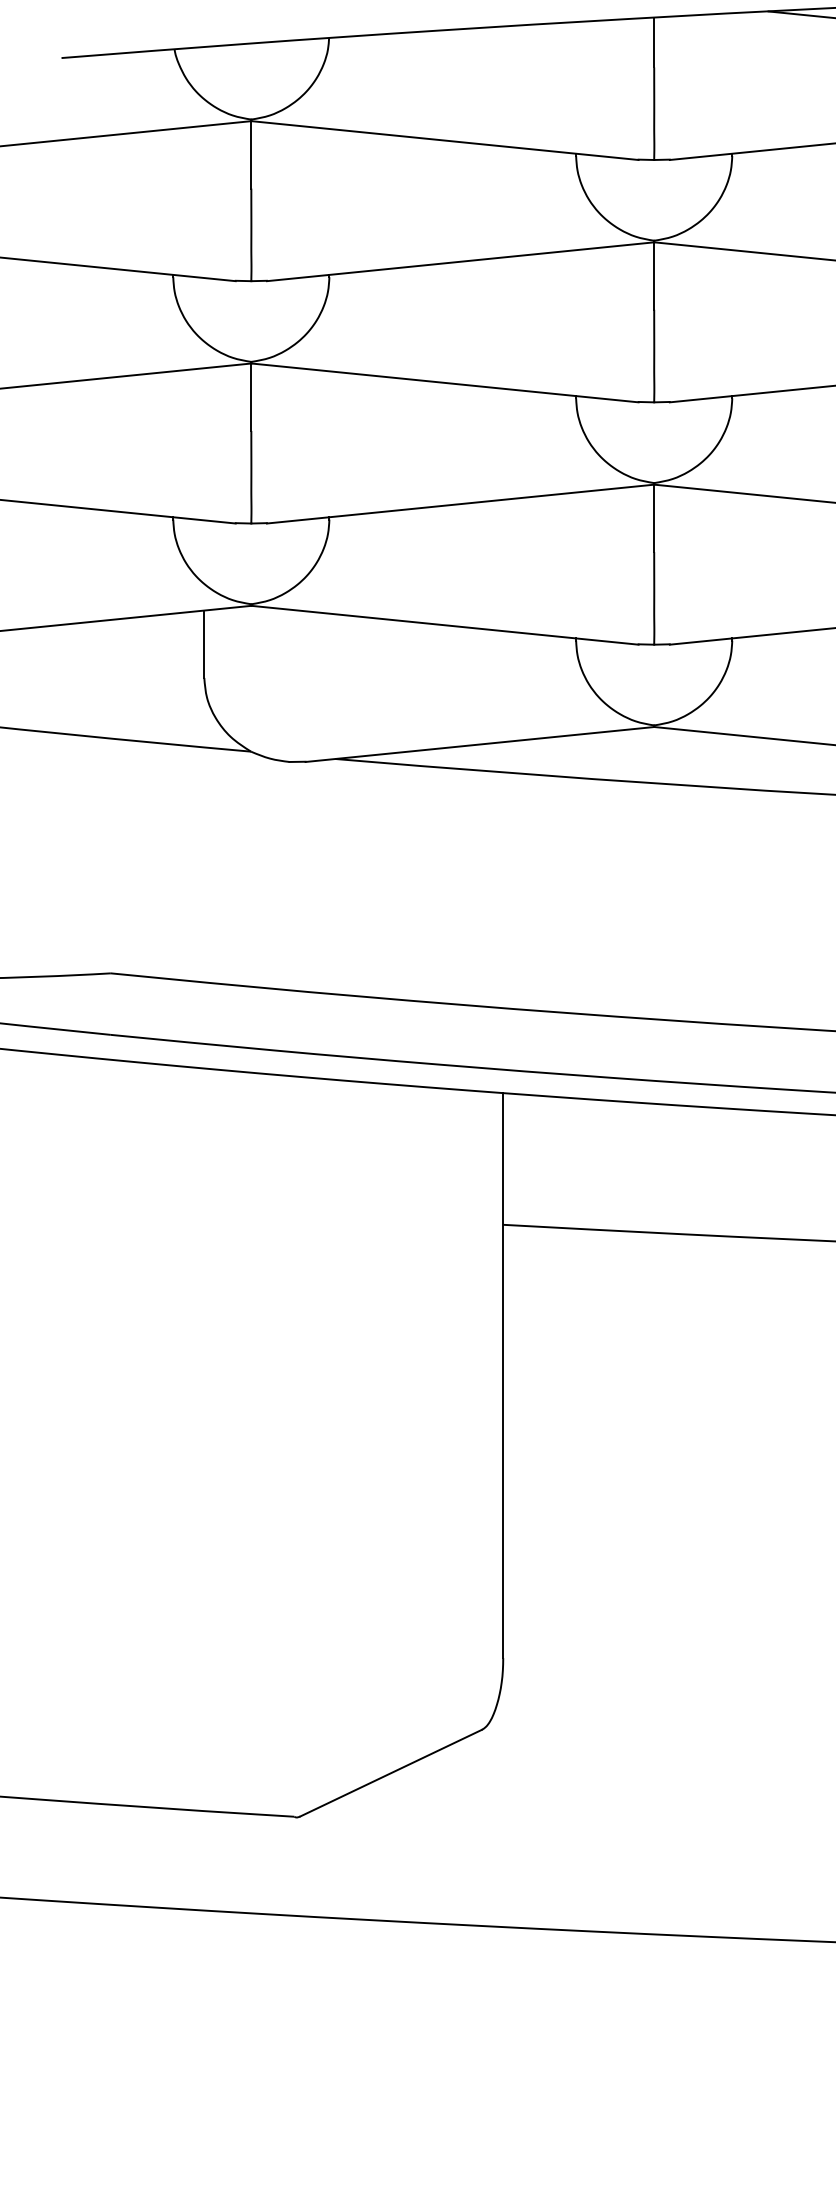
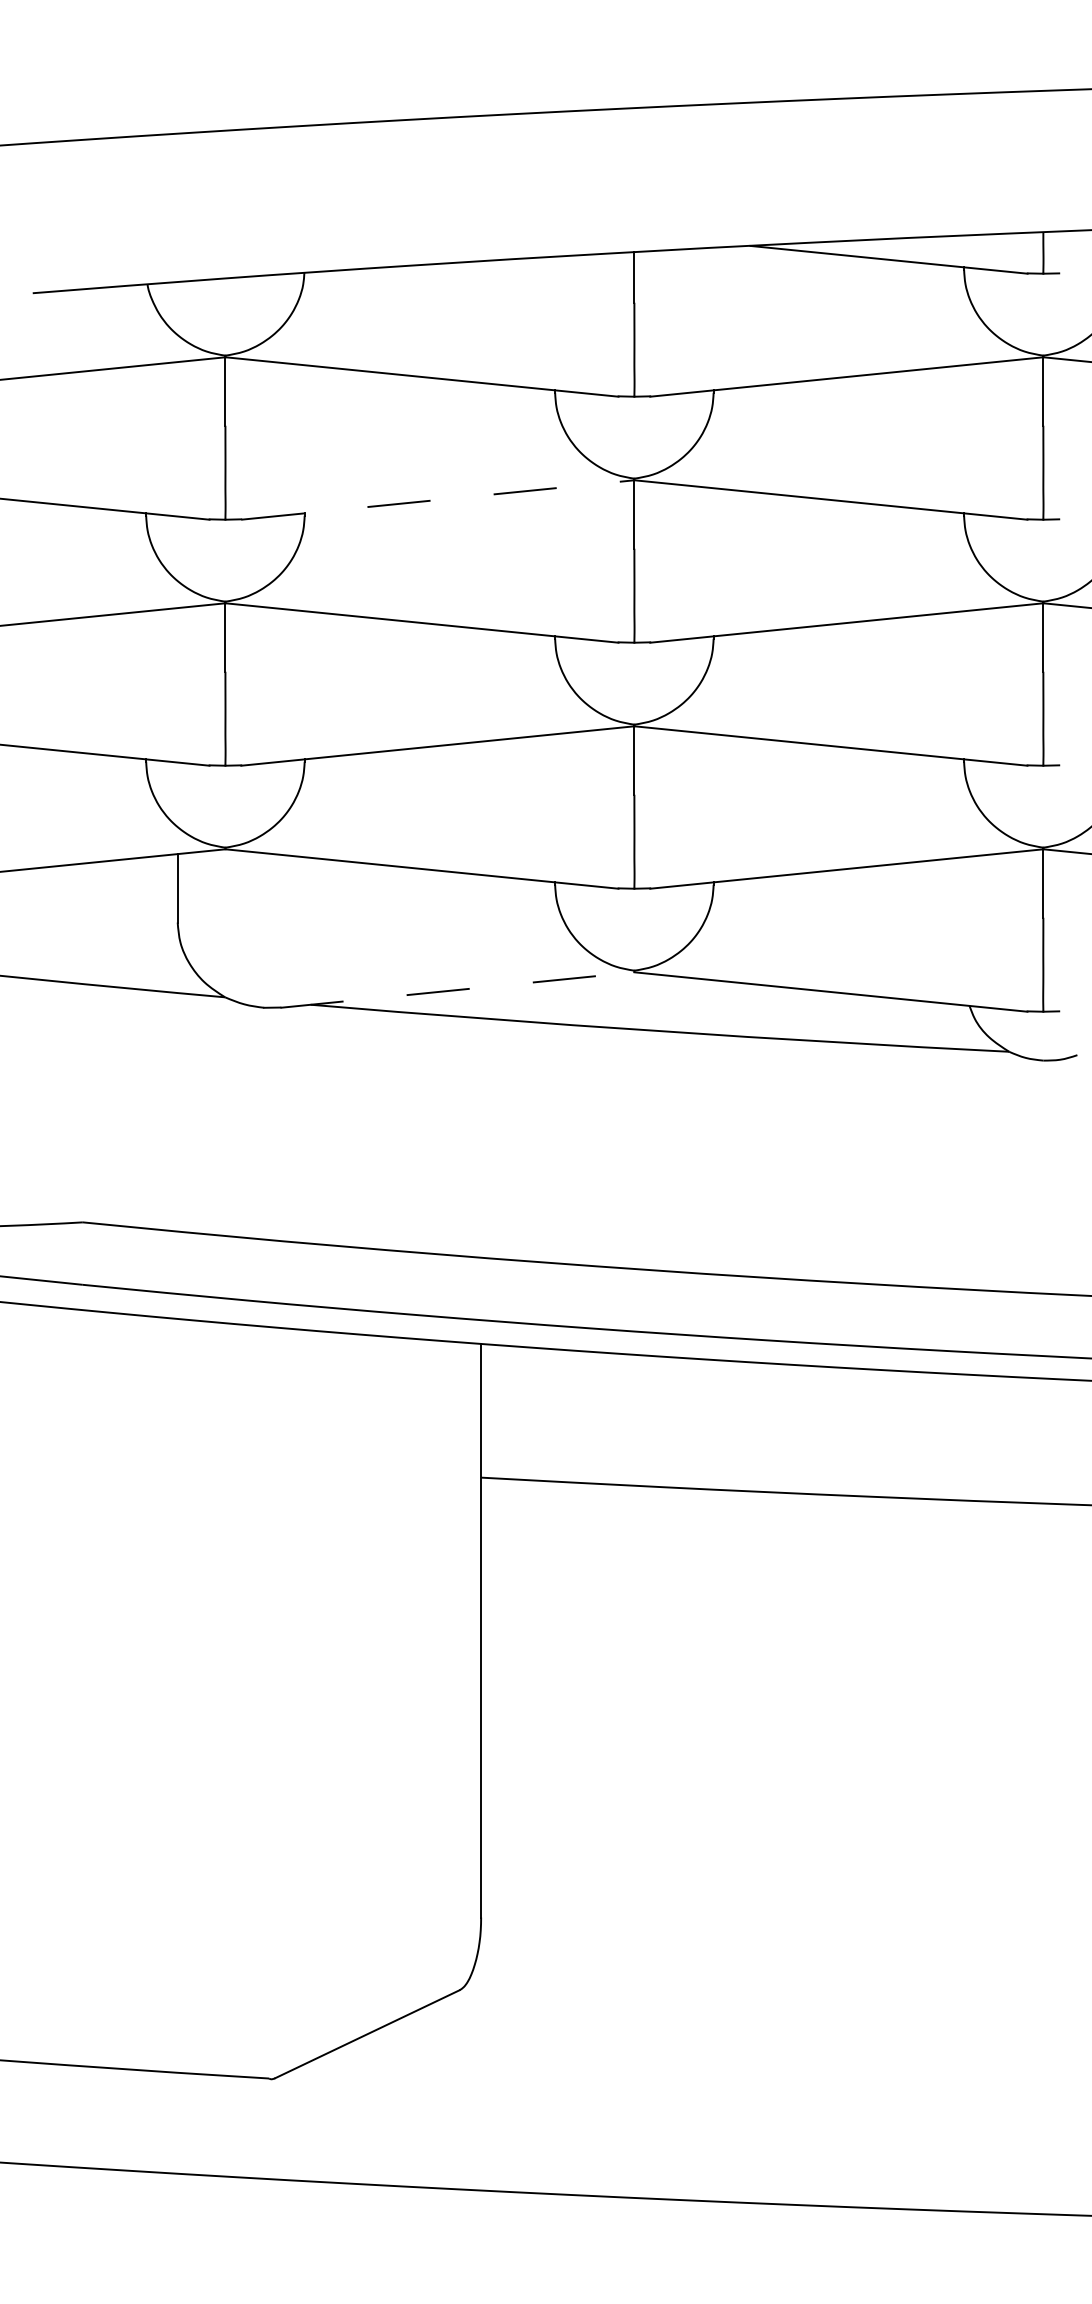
line: (460, 262) -> (437, 500), solid -> dashed
line: (479, 744) -> (457, 990), solid -> dashed

